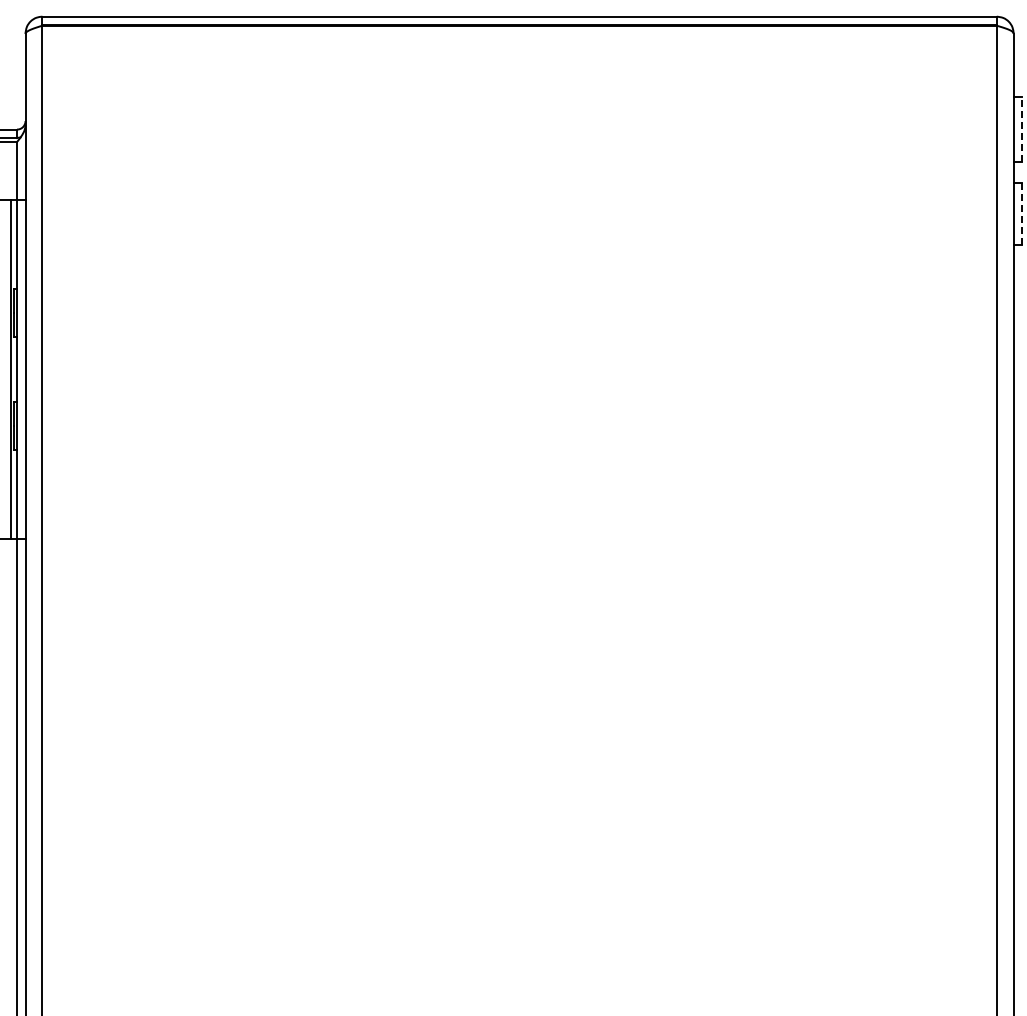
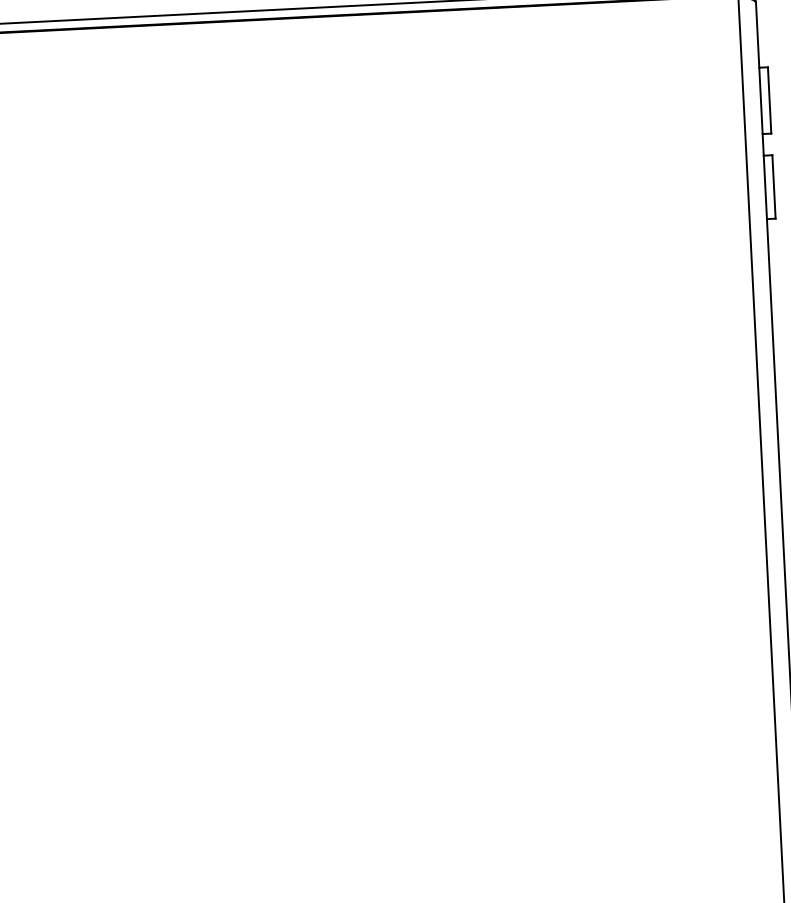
line: (1022, 129) -> (770, 100), dashed -> solid
line: (1022, 213) -> (774, 186), dashed -> solid

